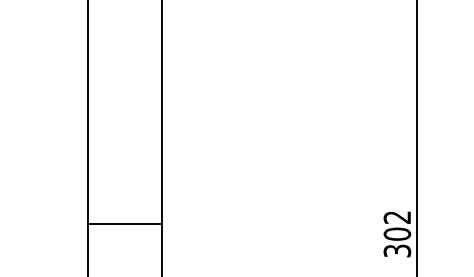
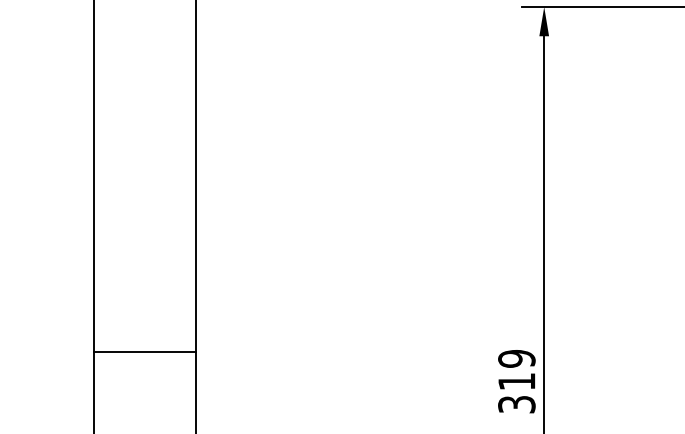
line: (125, 223) -> (145, 351), moved
text: (397, 226) -> (516, 370), 302 -> 319

